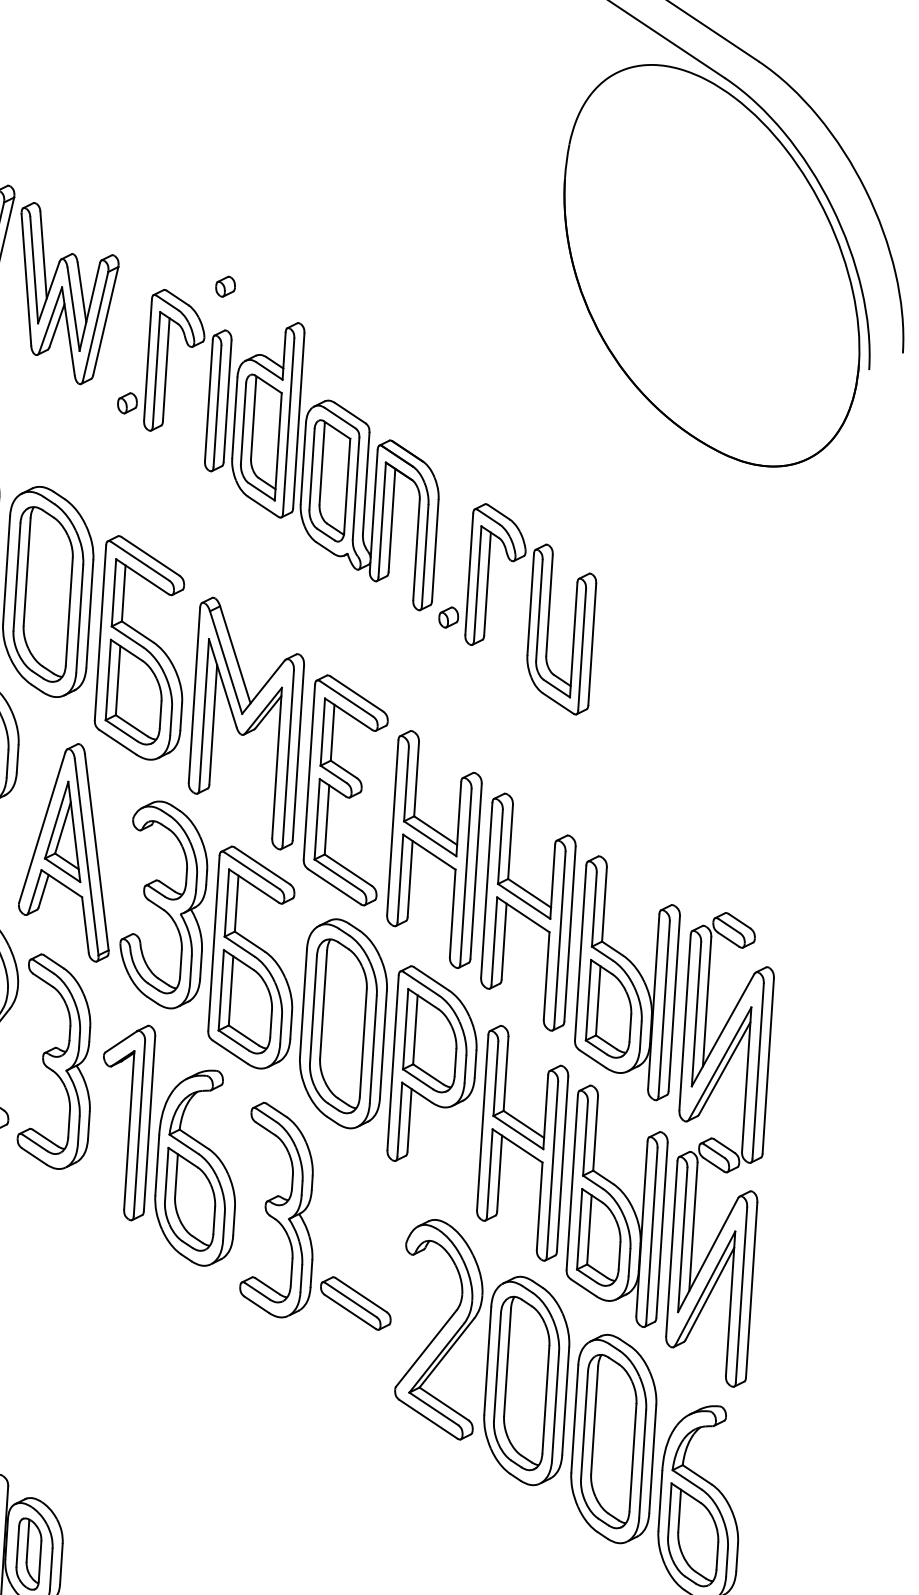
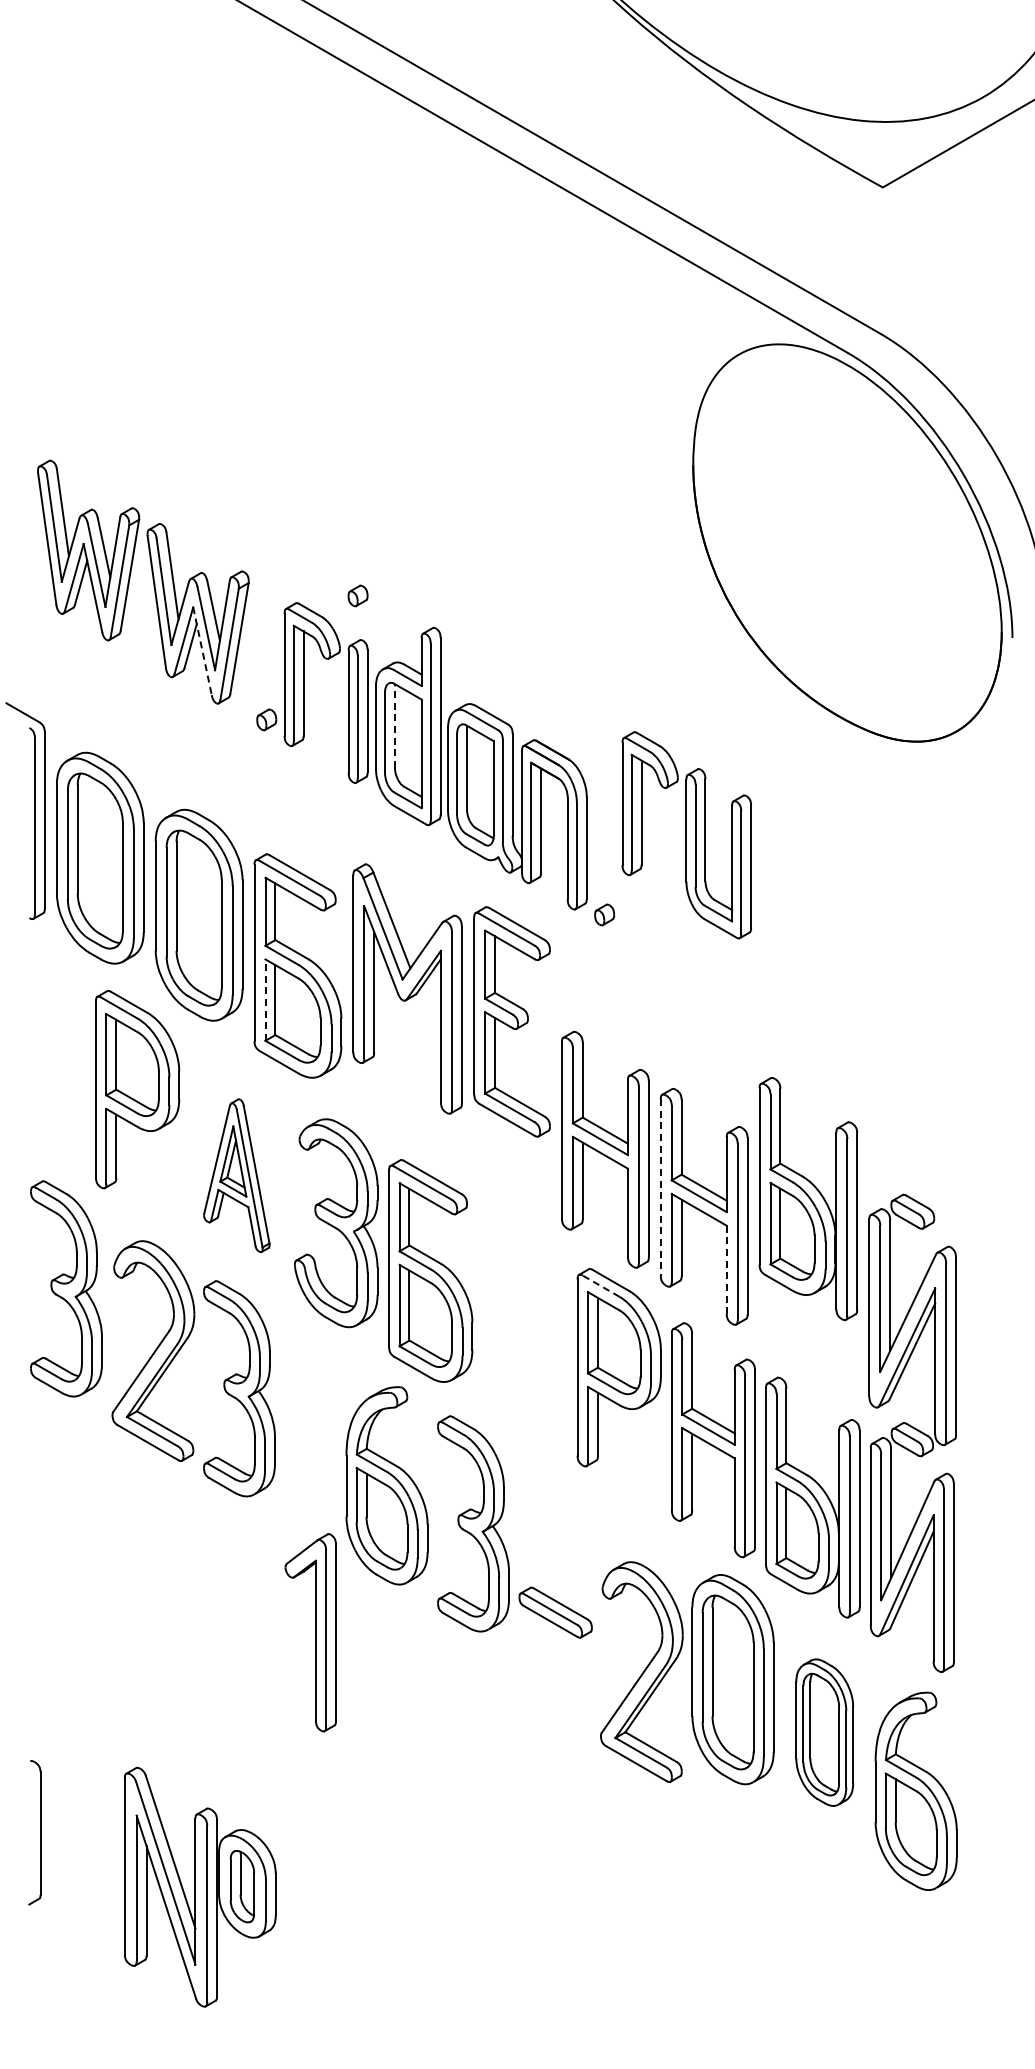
line: (68, 331) -> (202, 651), solid -> dashed
line: (253, 418) -> (394, 727), solid -> dashed
part: (530, 609) -> (686, 835), moved
line: (108, 680) -> (265, 1000), solid -> dashed
part: (246, 723) -> (407, 988), moved
part: (345, 789) -> (511, 1021), moved
part: (68, 851) -> (236, 1175), size x0.7
line: (486, 890) -> (660, 1187), solid -> dashed
line: (546, 976) -> (726, 1270), solid -> dashed
part: (627, 978) -> (808, 1199), moved
line: (420, 983) -> (600, 1285), solid -> dashed
part: (342, 1023) -> (524, 1331), removed
part: (124, 1121) -> (310, 1632), moved
part: (439, 1328) -> (641, 1671), moved
part: (613, 1439) -> (824, 1732), size x0.7

